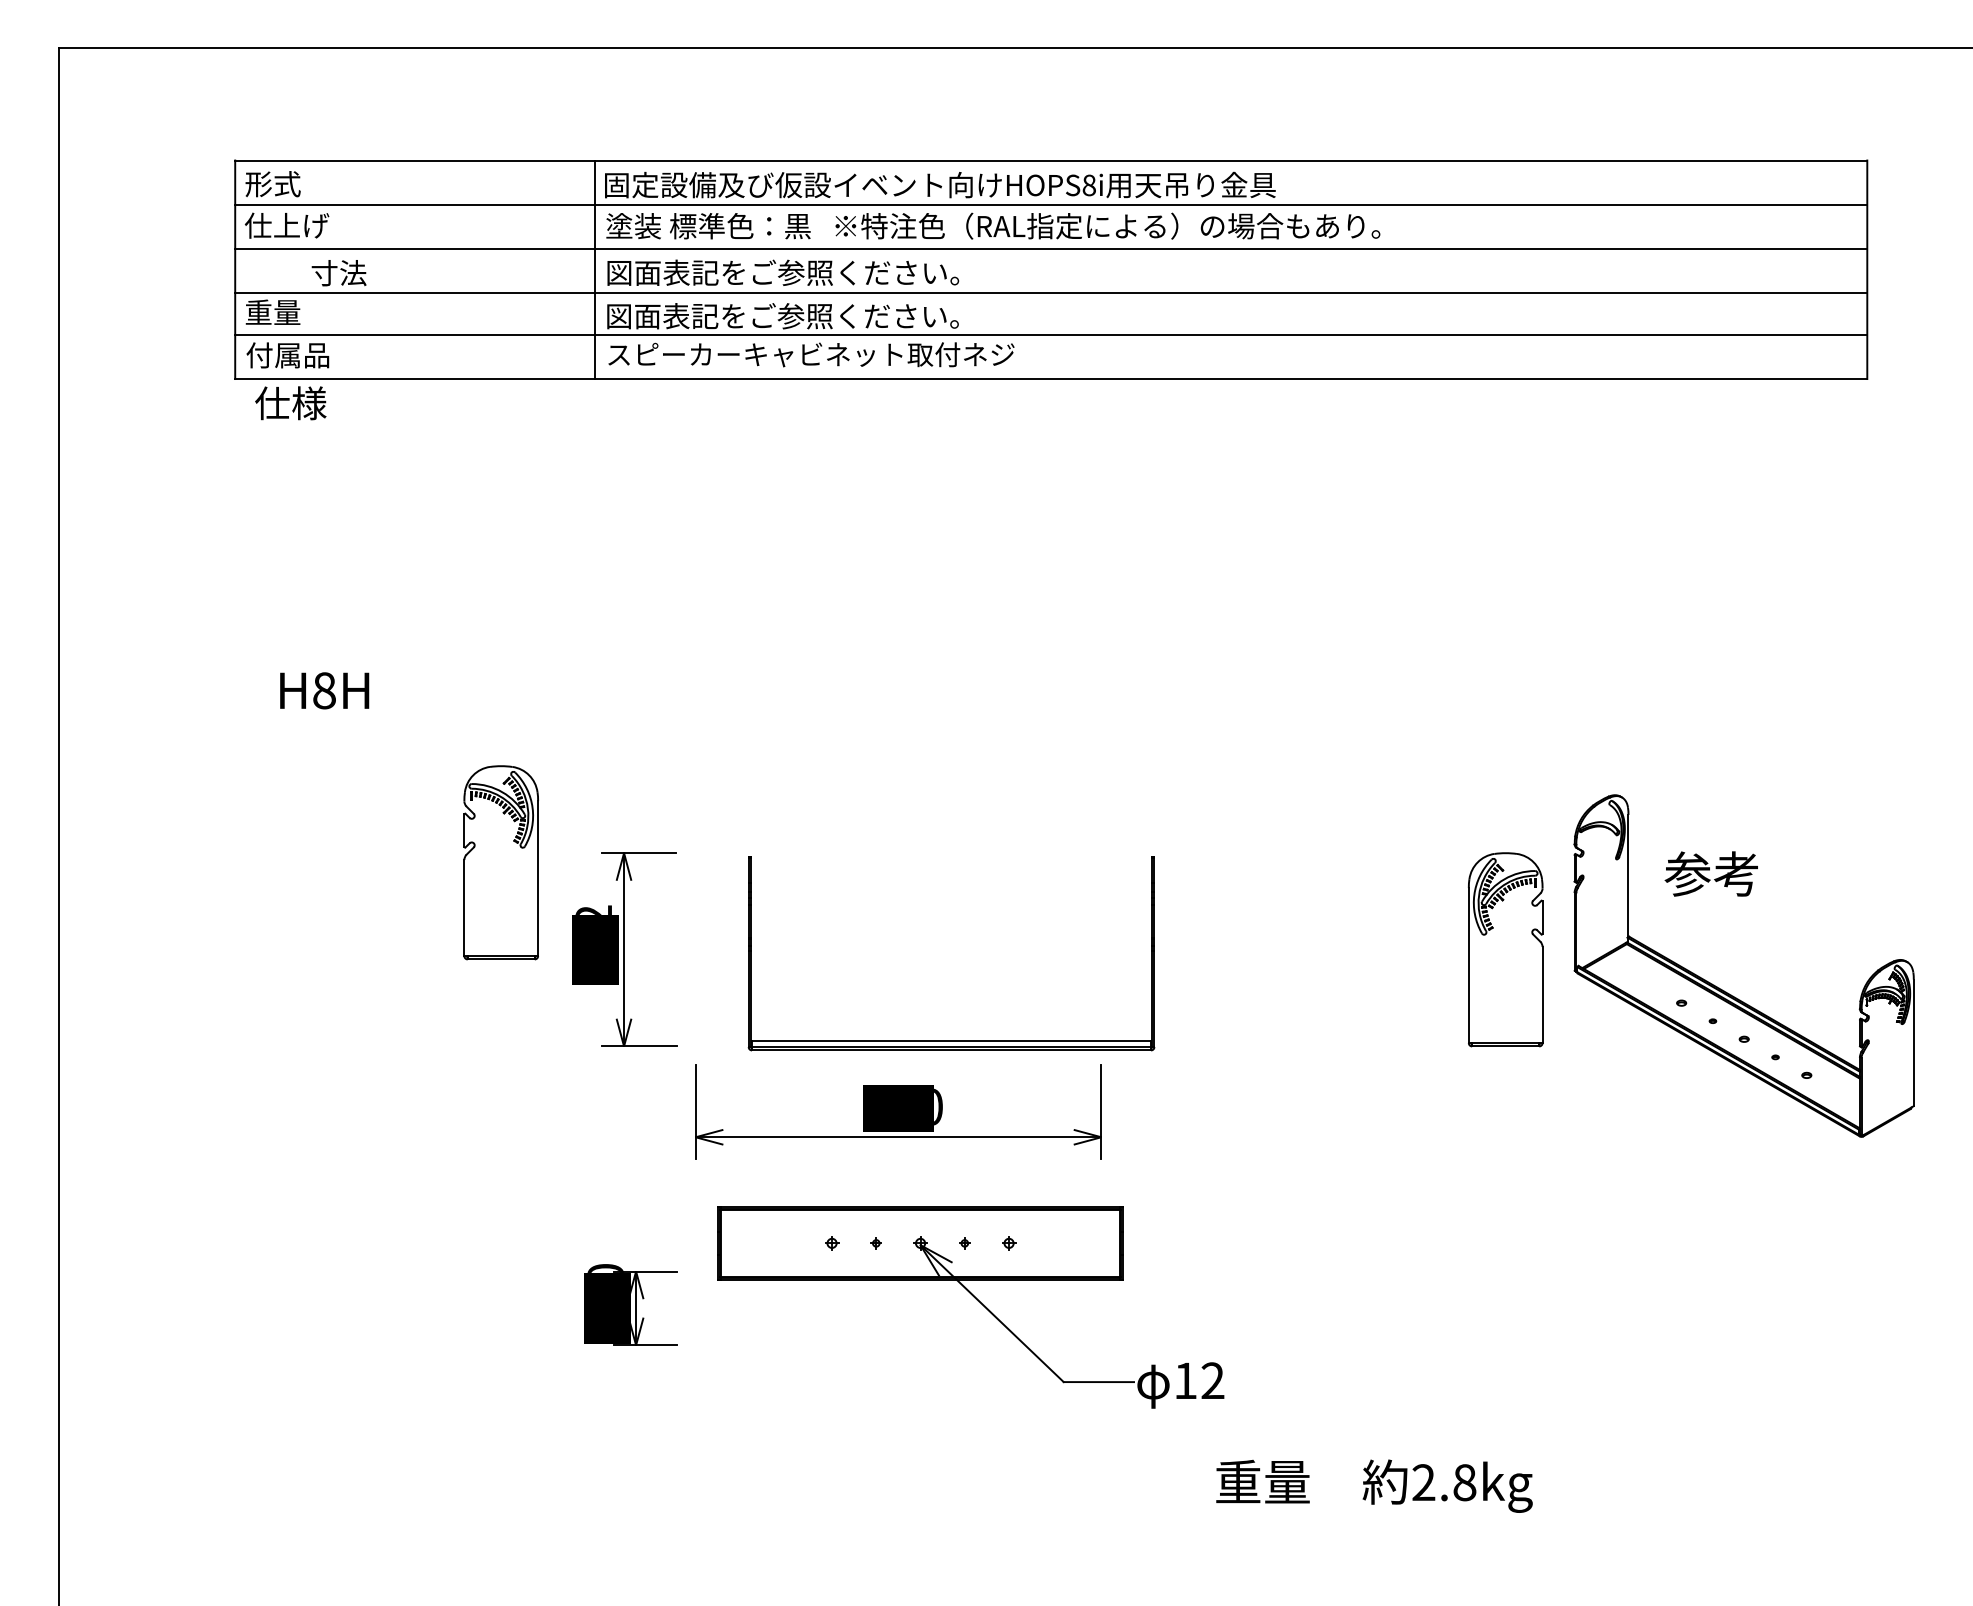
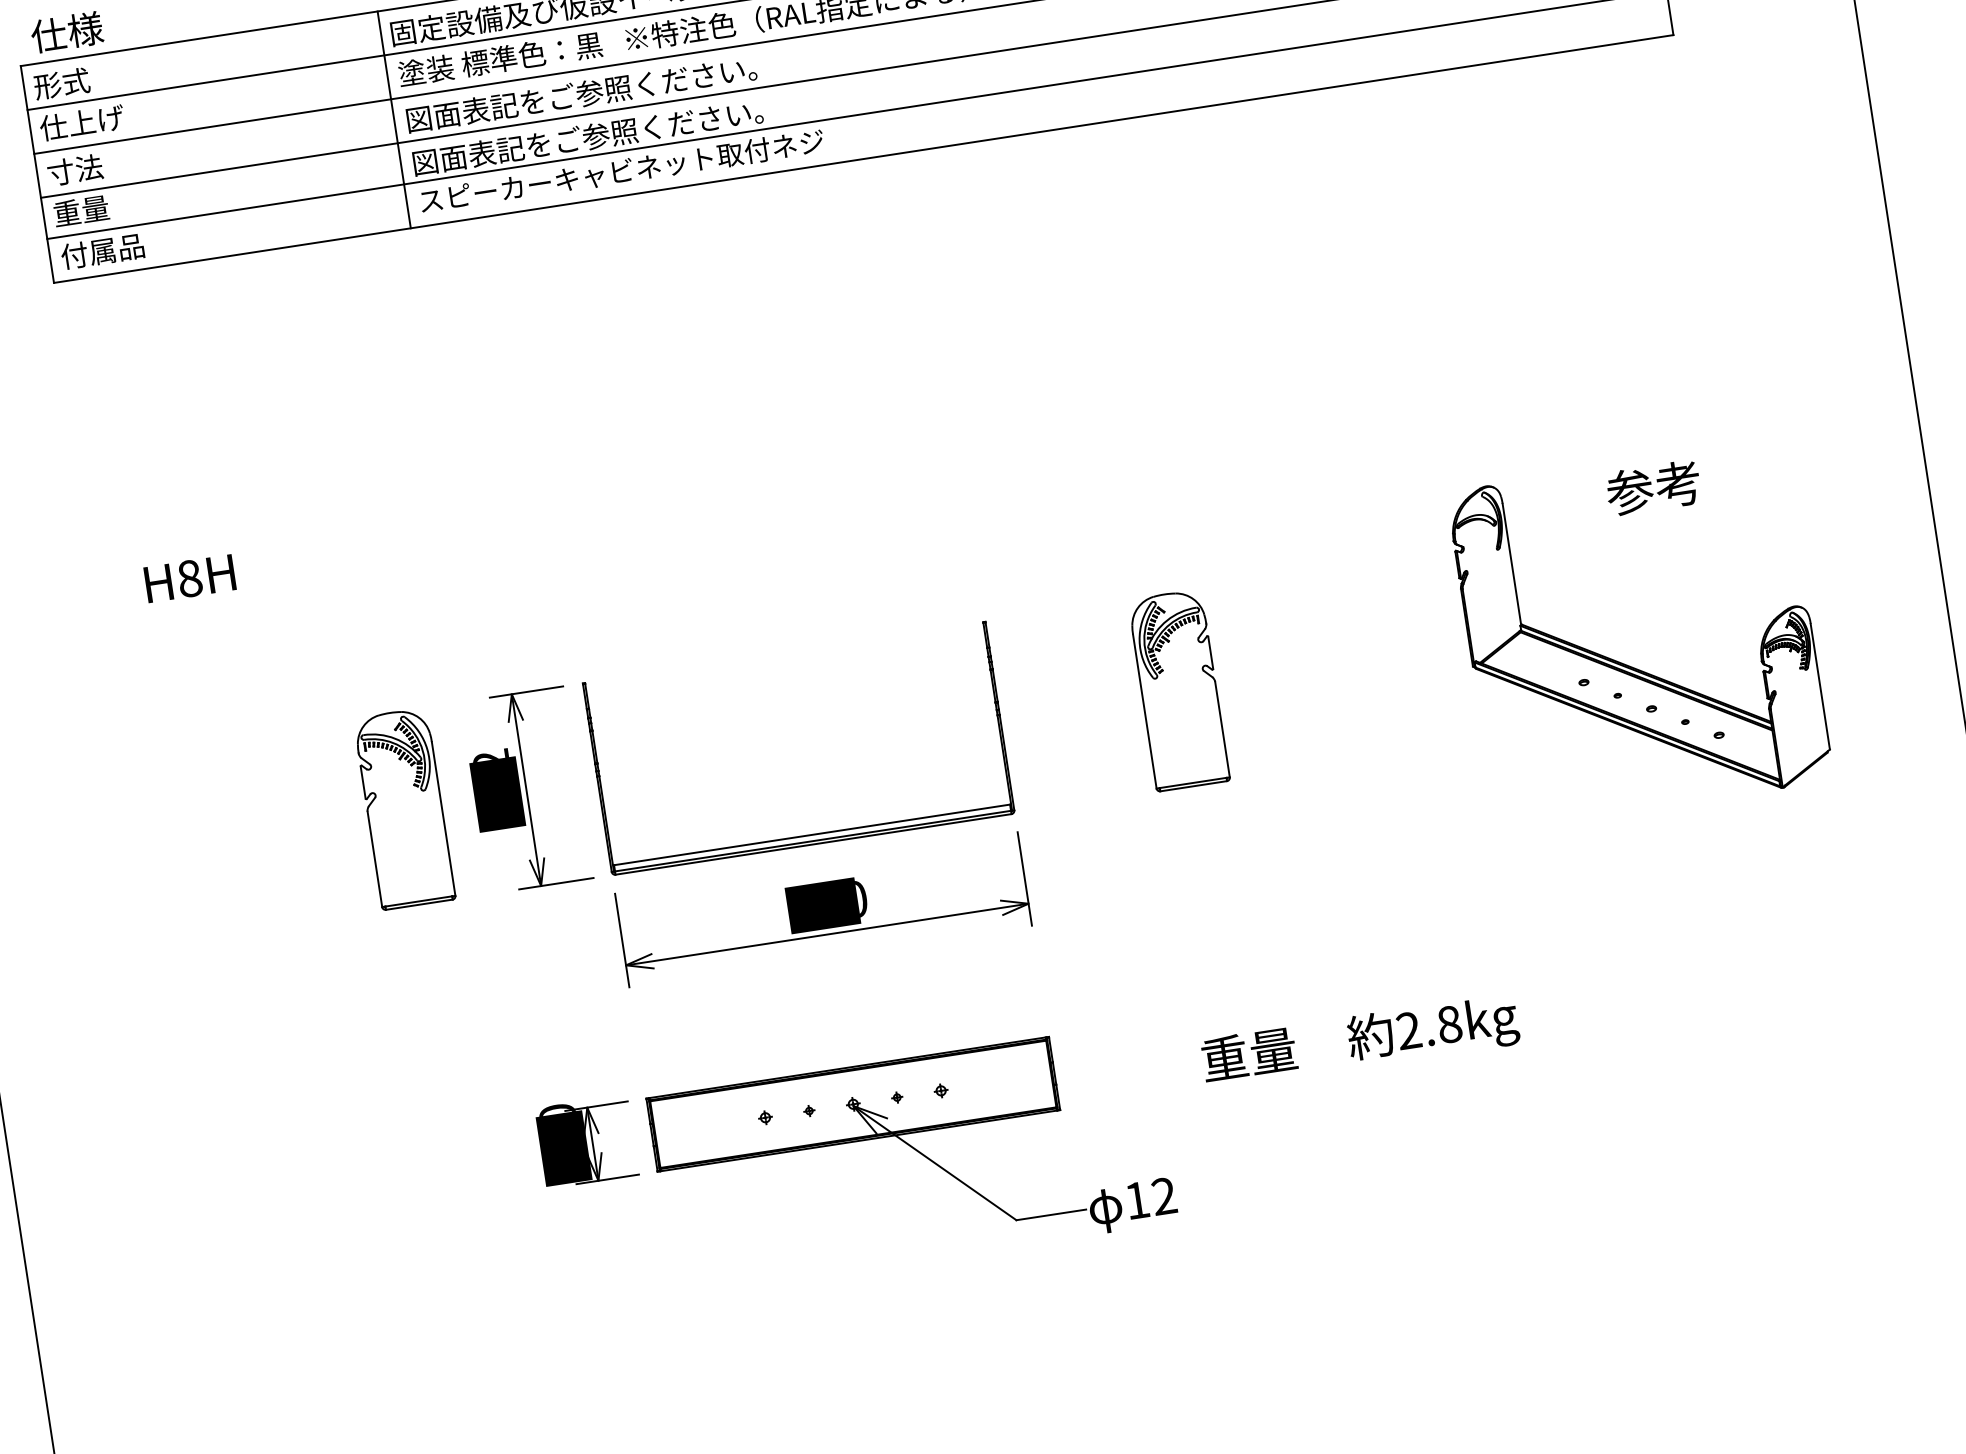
text: (338, 273) -> (74, 170), moved
text: (290, 403) -> (66, 32), moved
part: (500, 862) -> (403, 808), moved
text: (1710, 873) -> (1652, 487), moved
part: (1505, 949) -> (1178, 690), moved
part: (951, 1040) -> (811, 834), moved
part: (976, 1300) -> (917, 1152), moved
text: (1374, 1485) -> (1360, 1041), moved

